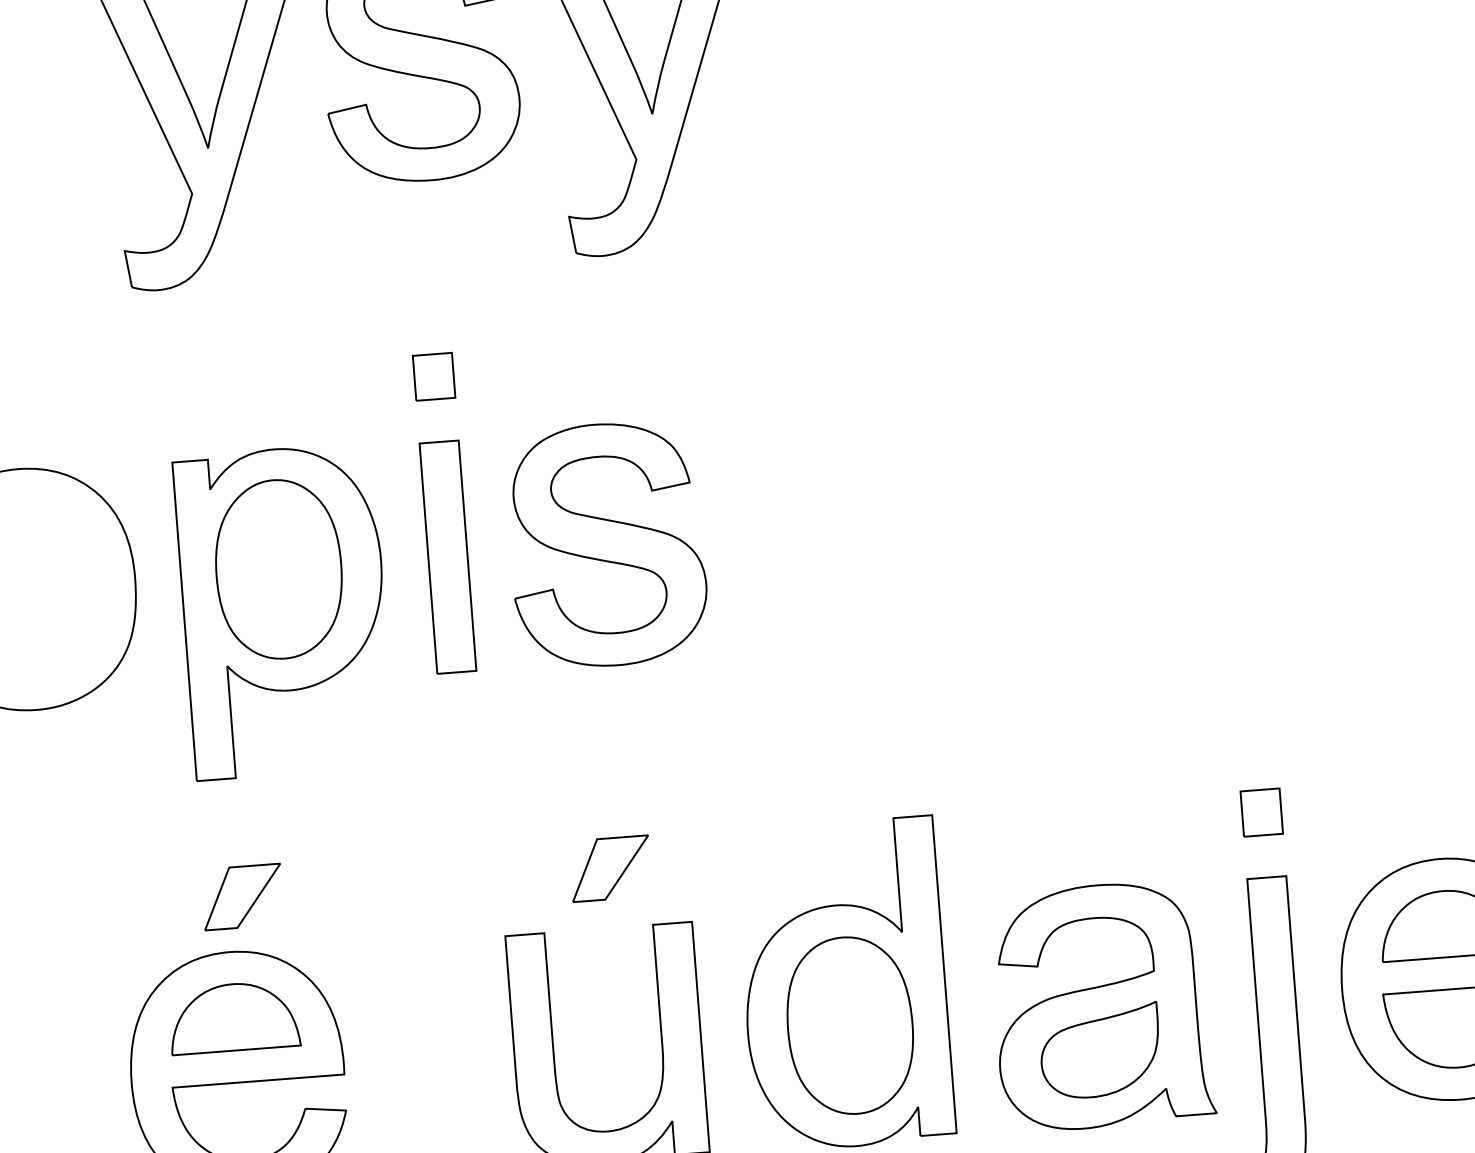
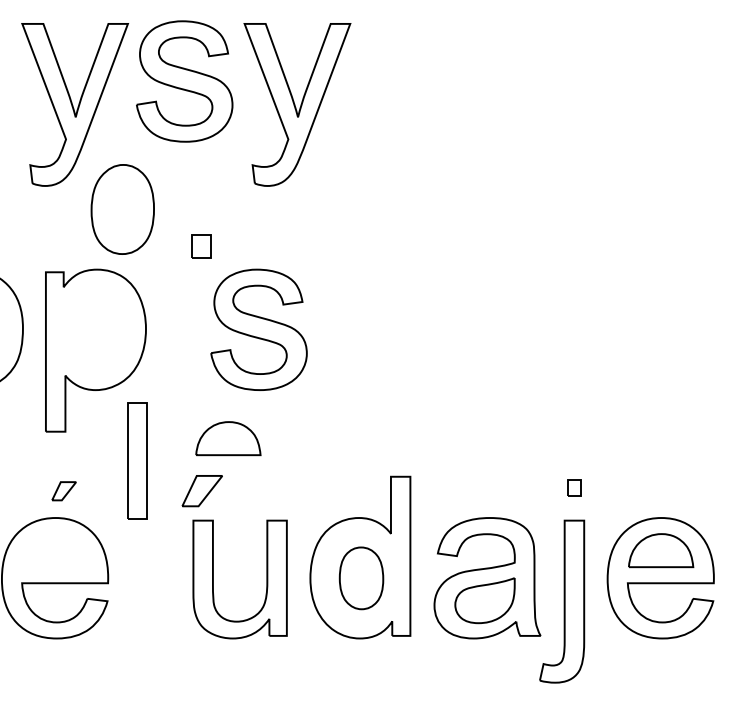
part: (434, 376) -> (201, 246), moved
part: (448, 556) -> (137, 460), moved
part: (278, 569) -> (122, 209), moved
part: (1261, 811) -> (574, 487), size x0.7
part: (608, 869) -> (201, 491), moved
part: (241, 897) -> (63, 491), size x0.6
part: (234, 1017) -> (228, 438), moved
part: (850, 1026) -> (361, 578), size x0.7

